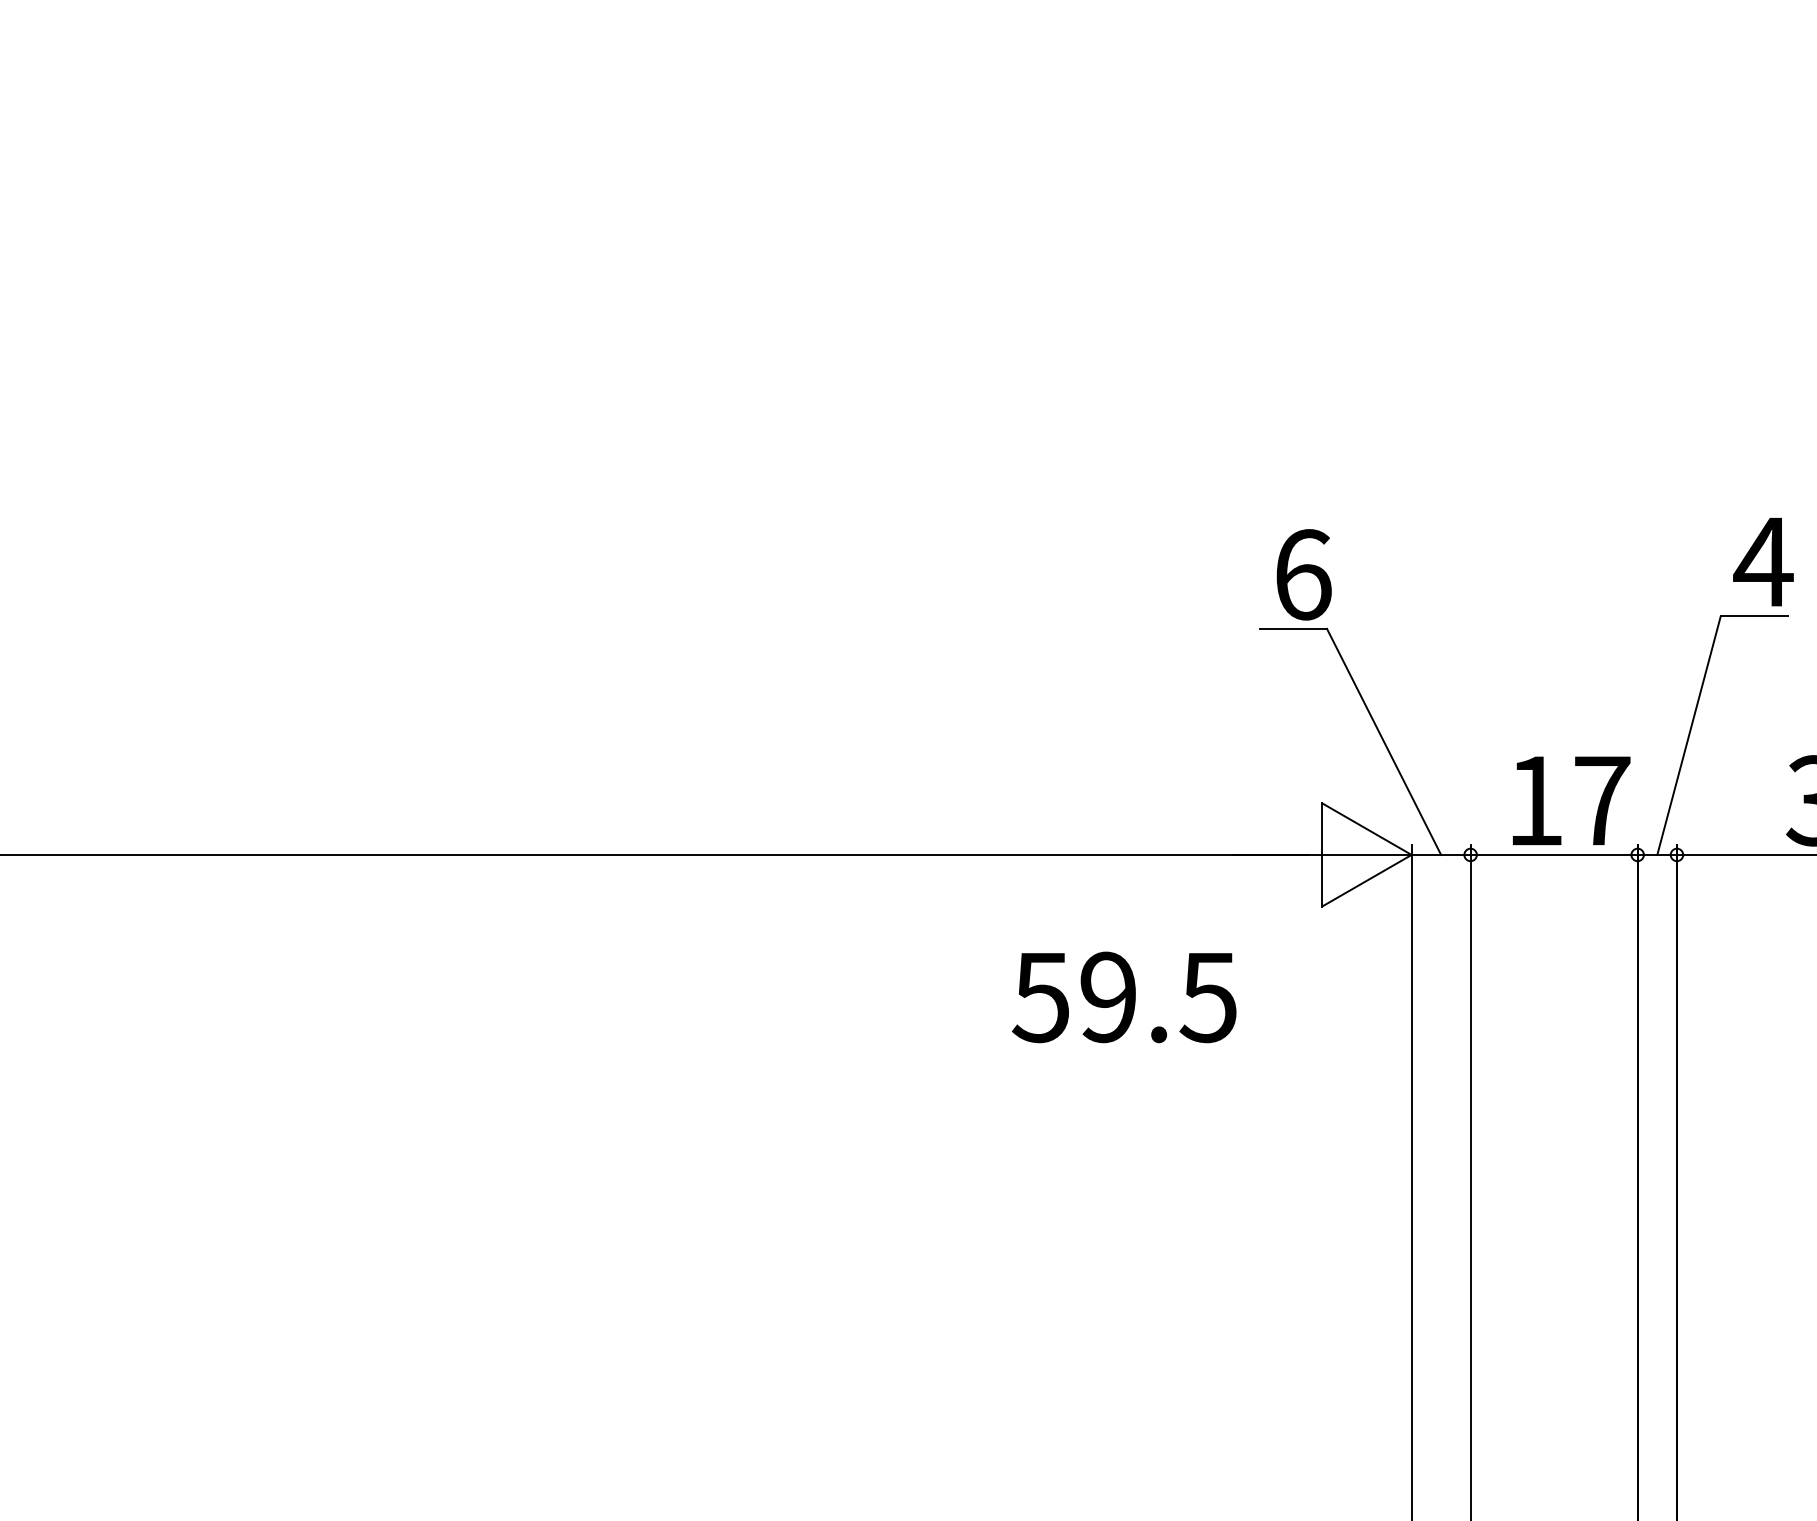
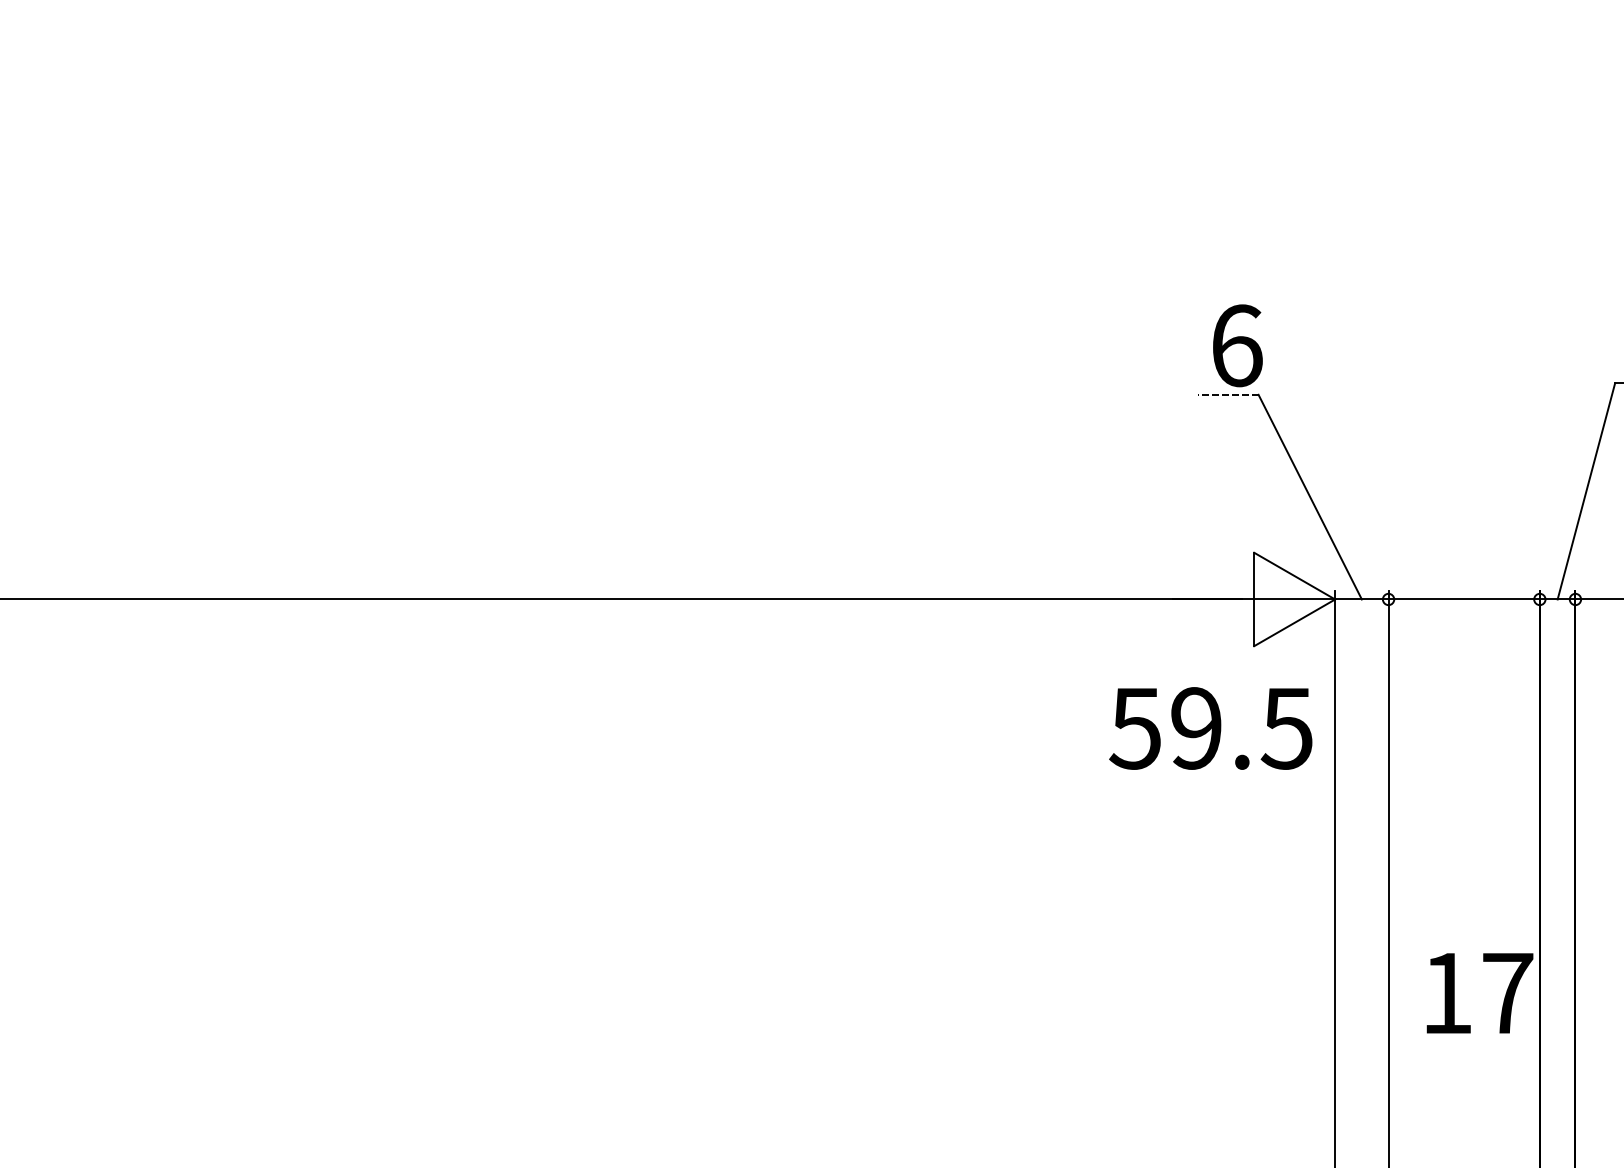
line: (1293, 628) -> (1228, 394), solid -> dashed
text: (1571, 800) -> (1479, 993), moved
text: (1124, 997) -> (1210, 728), moved

